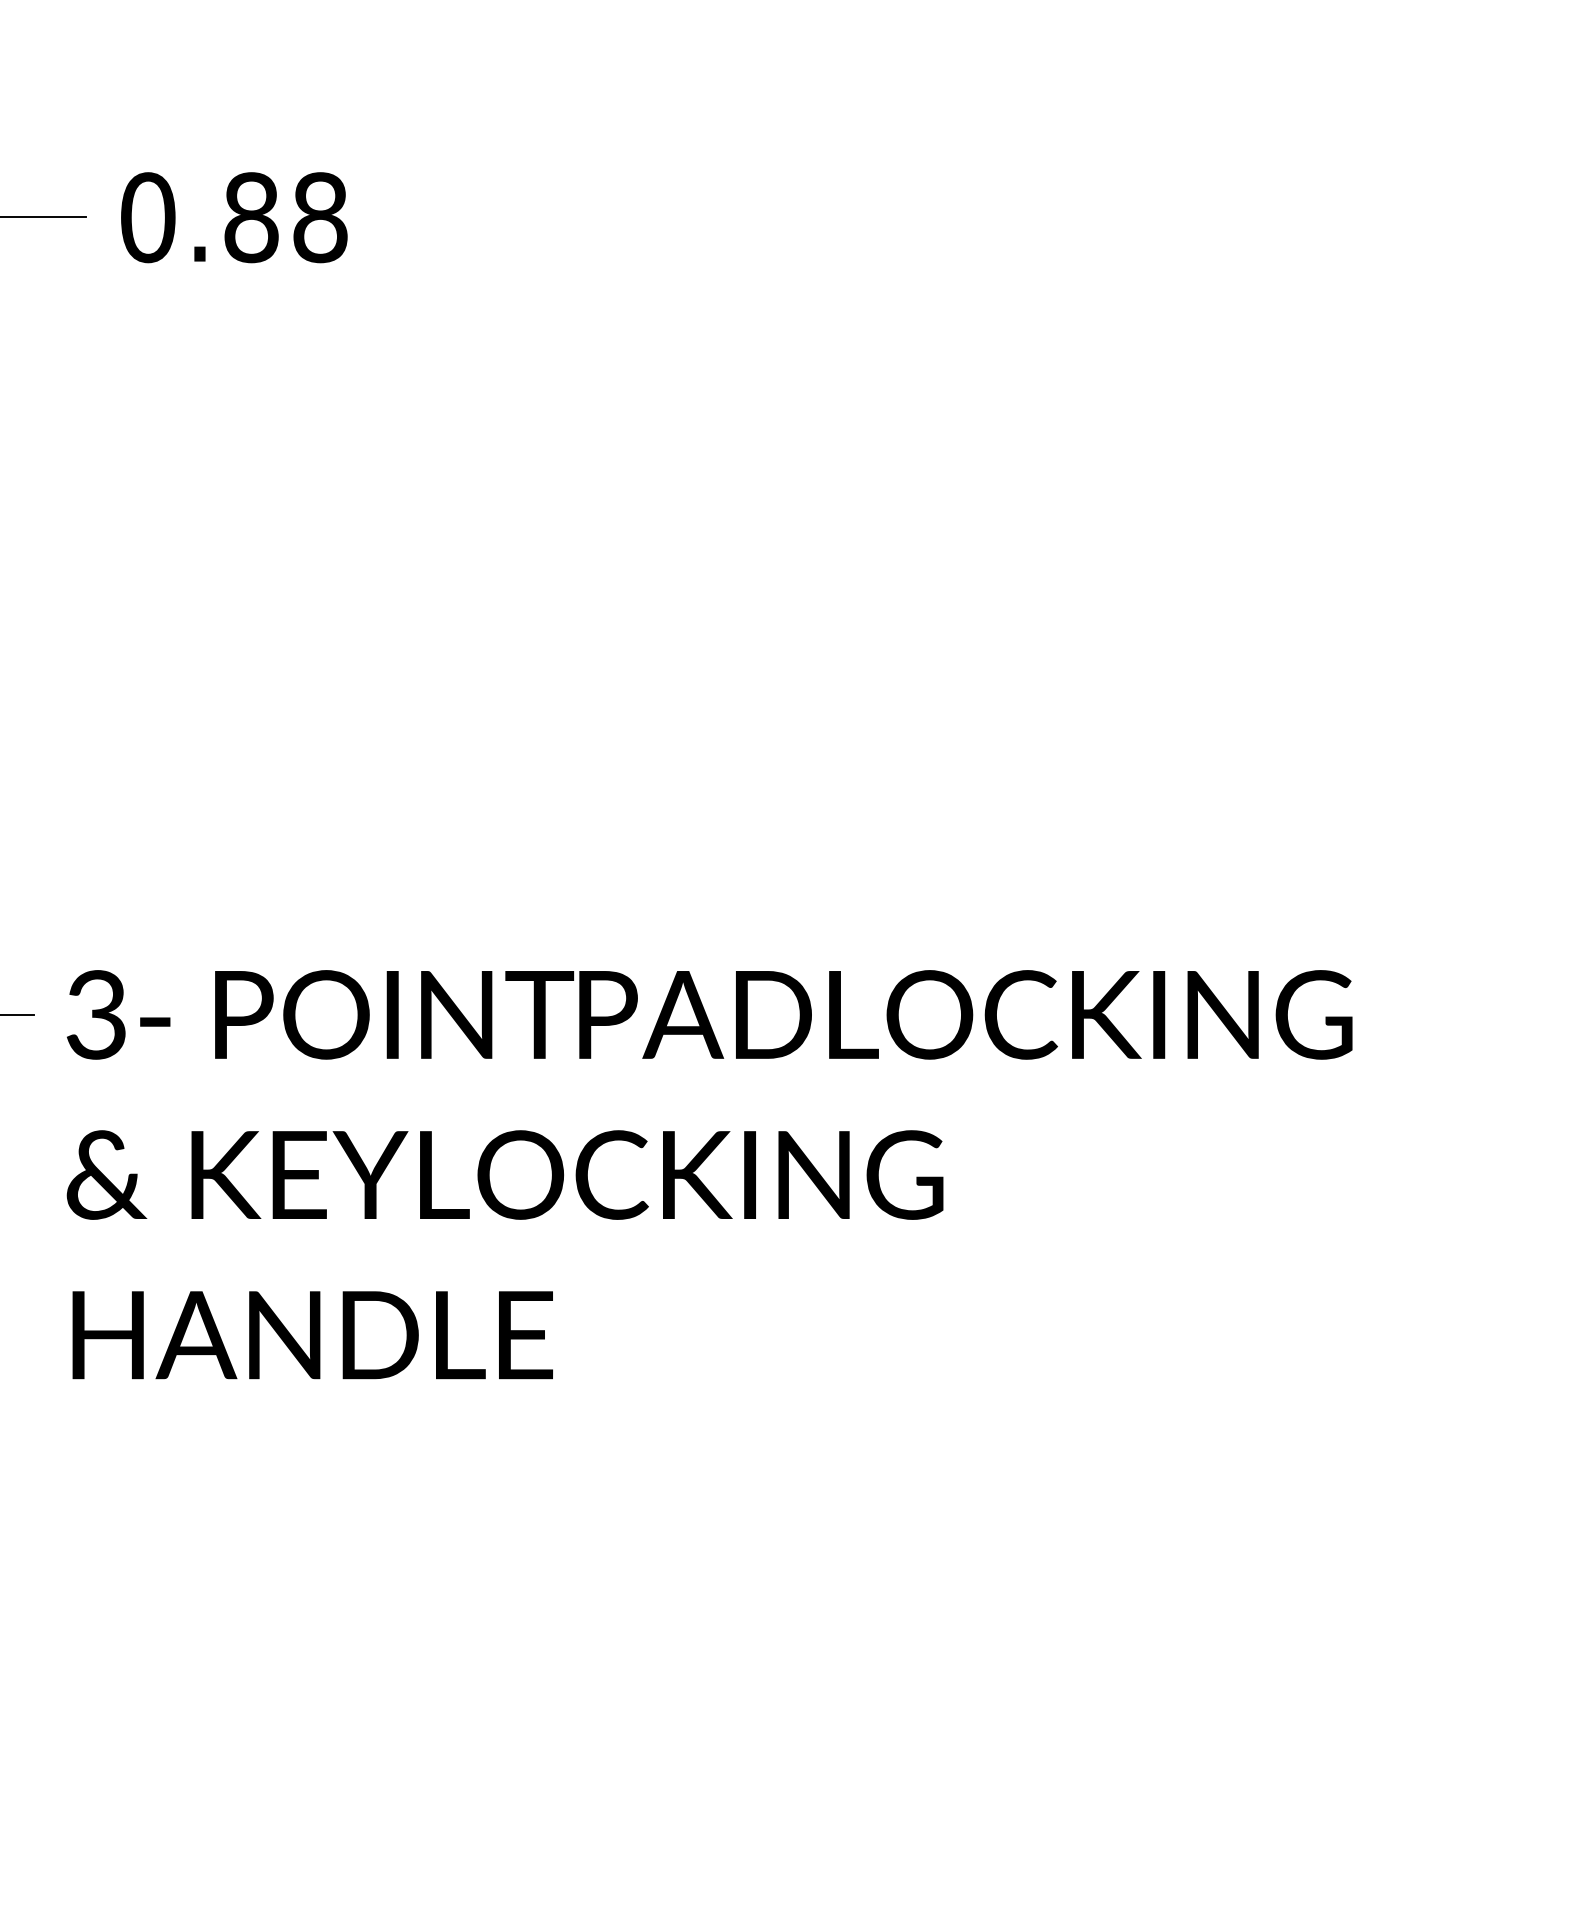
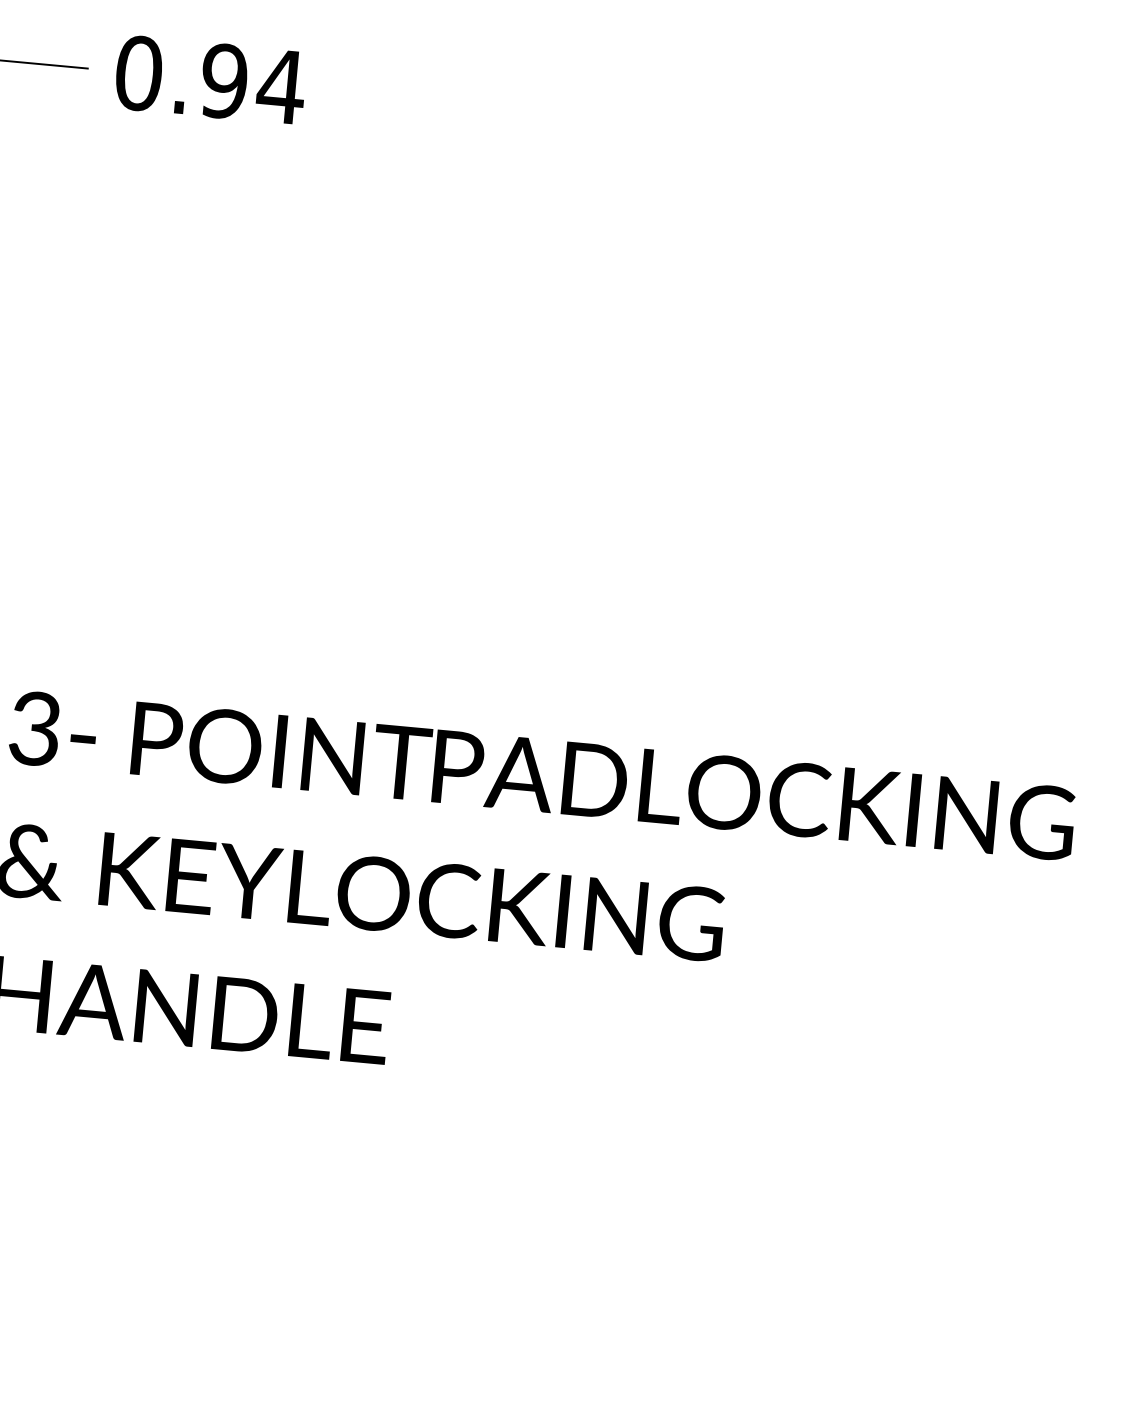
text: (286, 217) -> (253, 83), 0.88 -> 0.94

